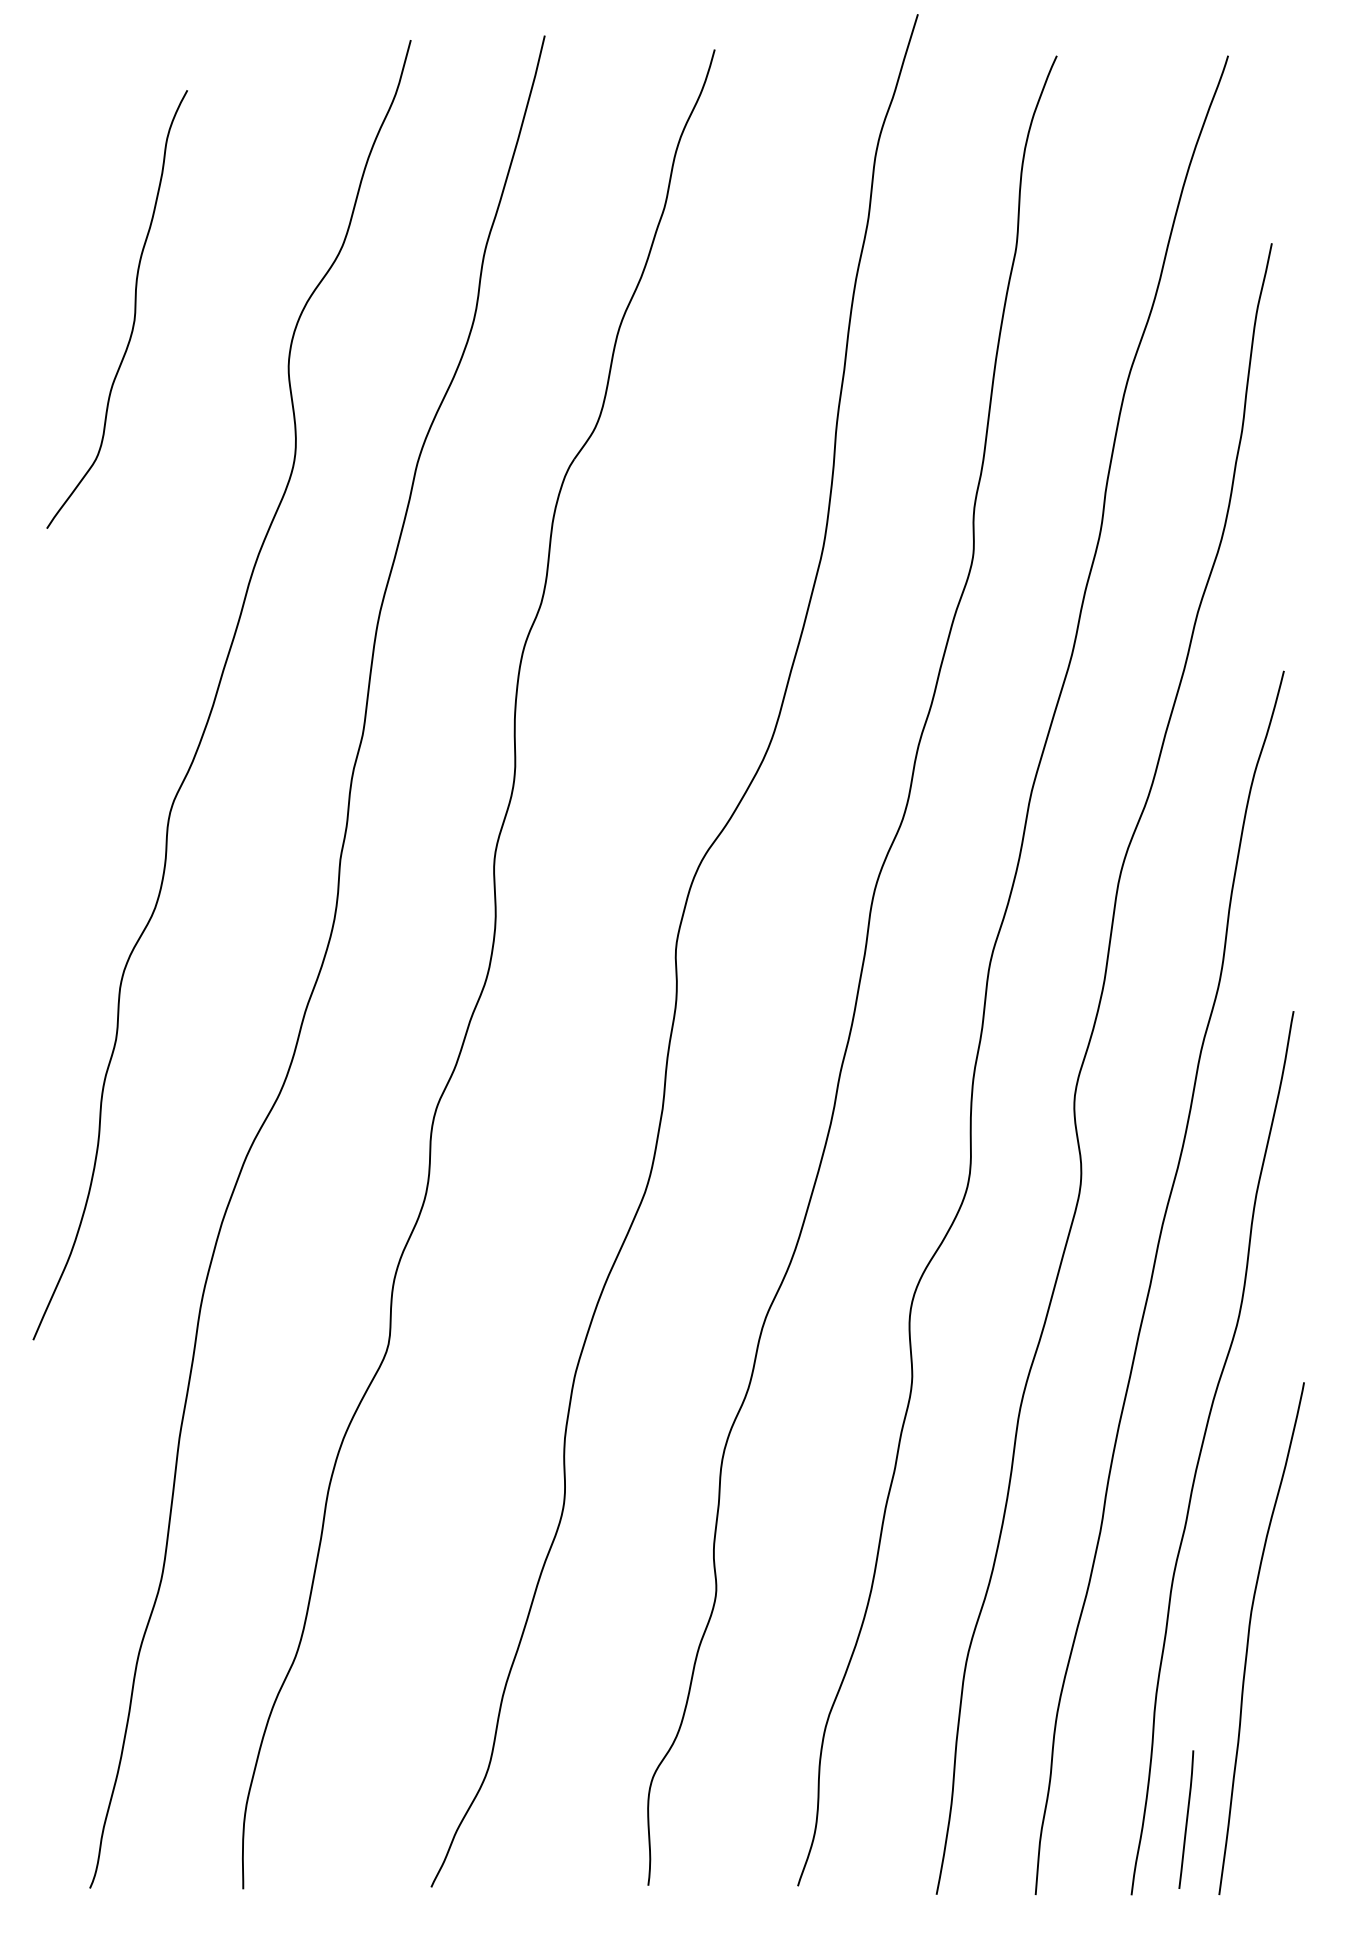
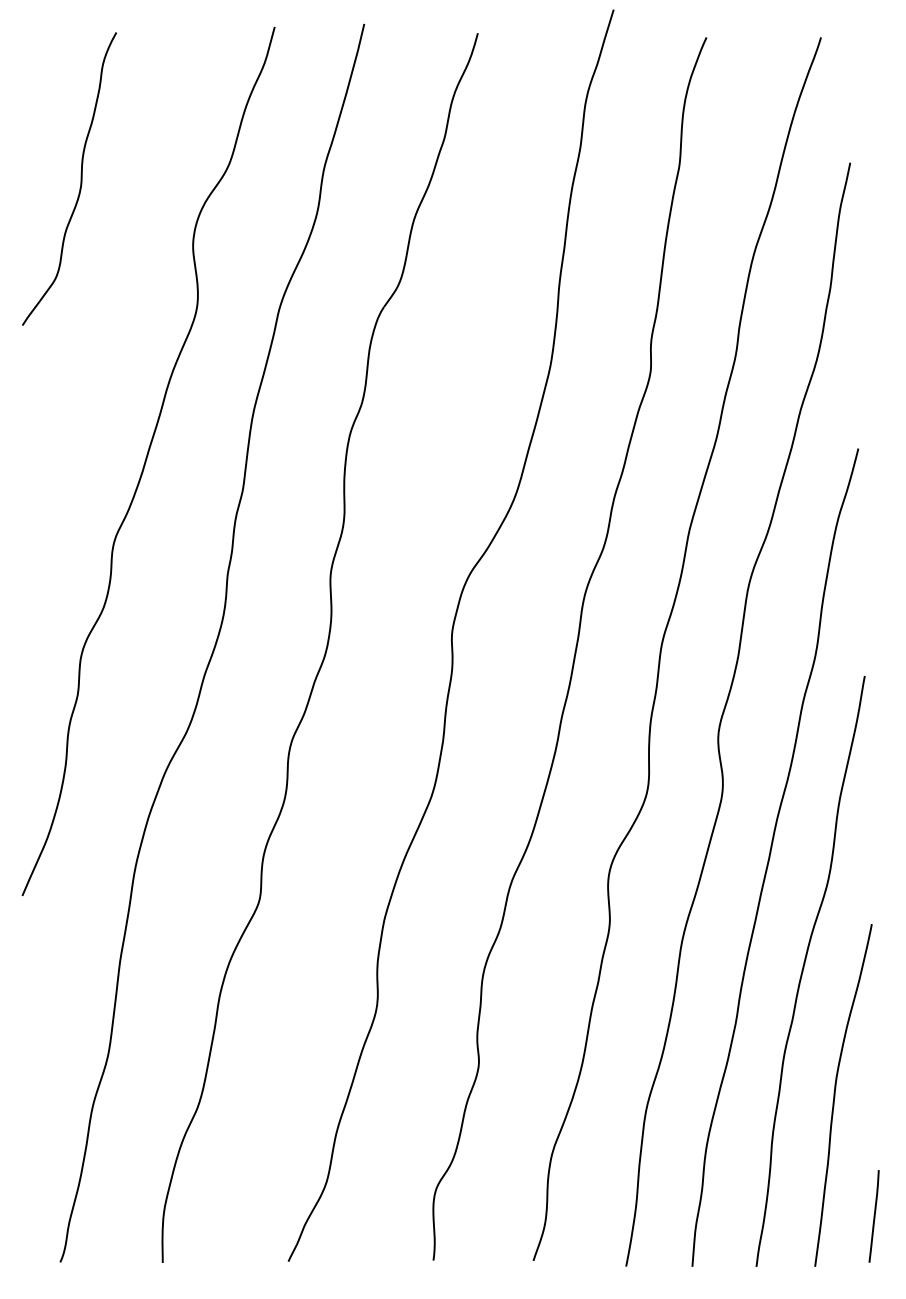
curve: (133, 308) -> (80, 178), moved
line: (1185, 1819) -> (873, 1216), moved

